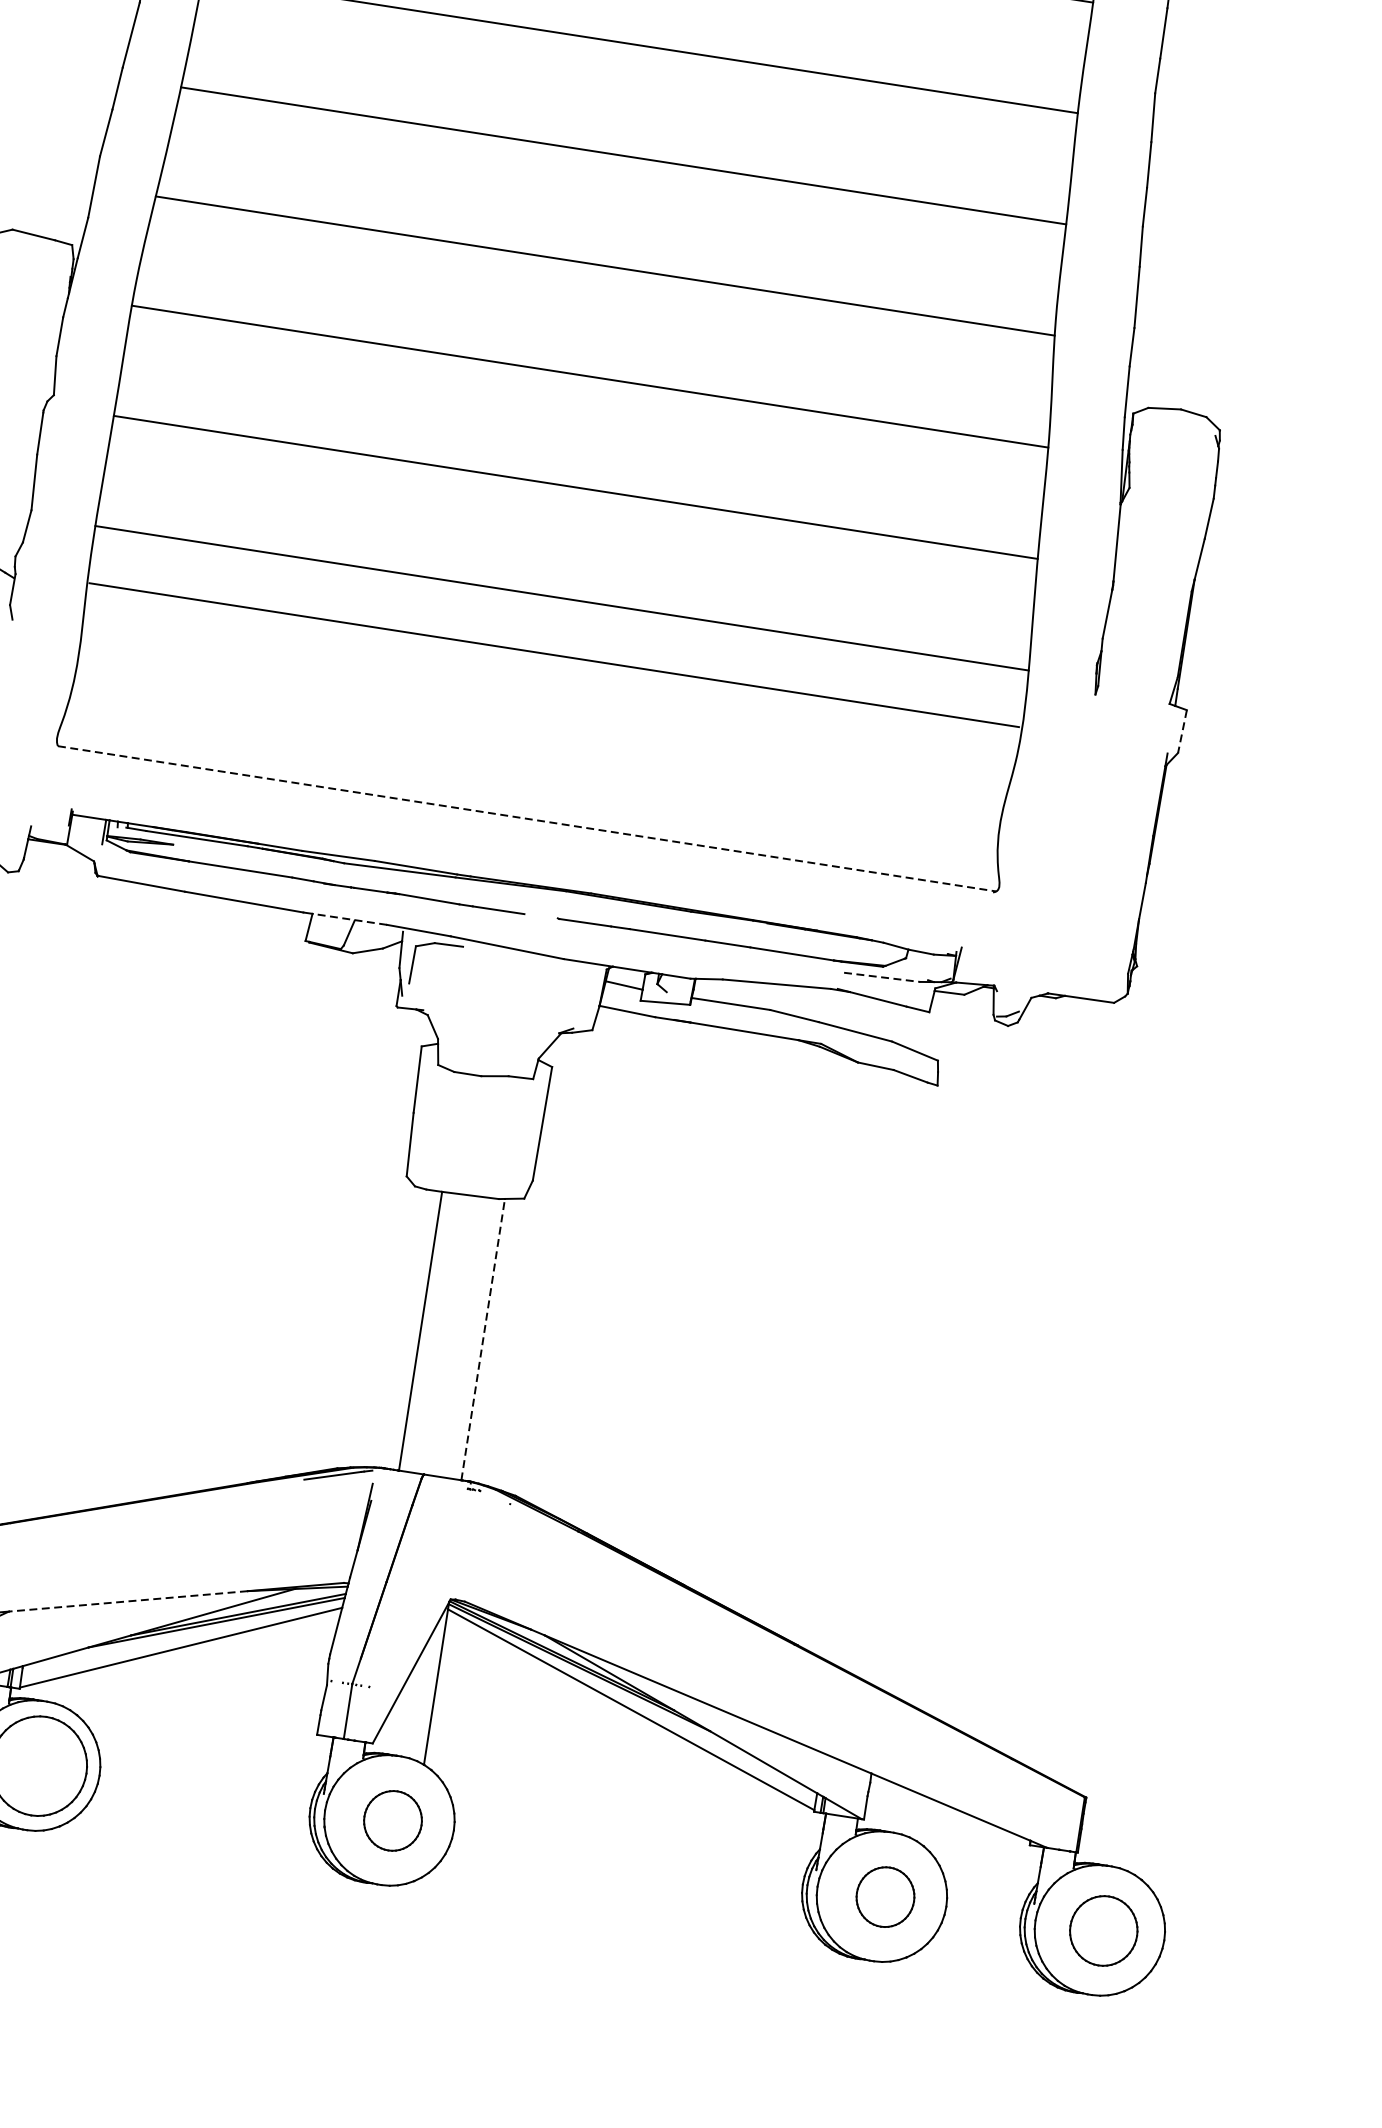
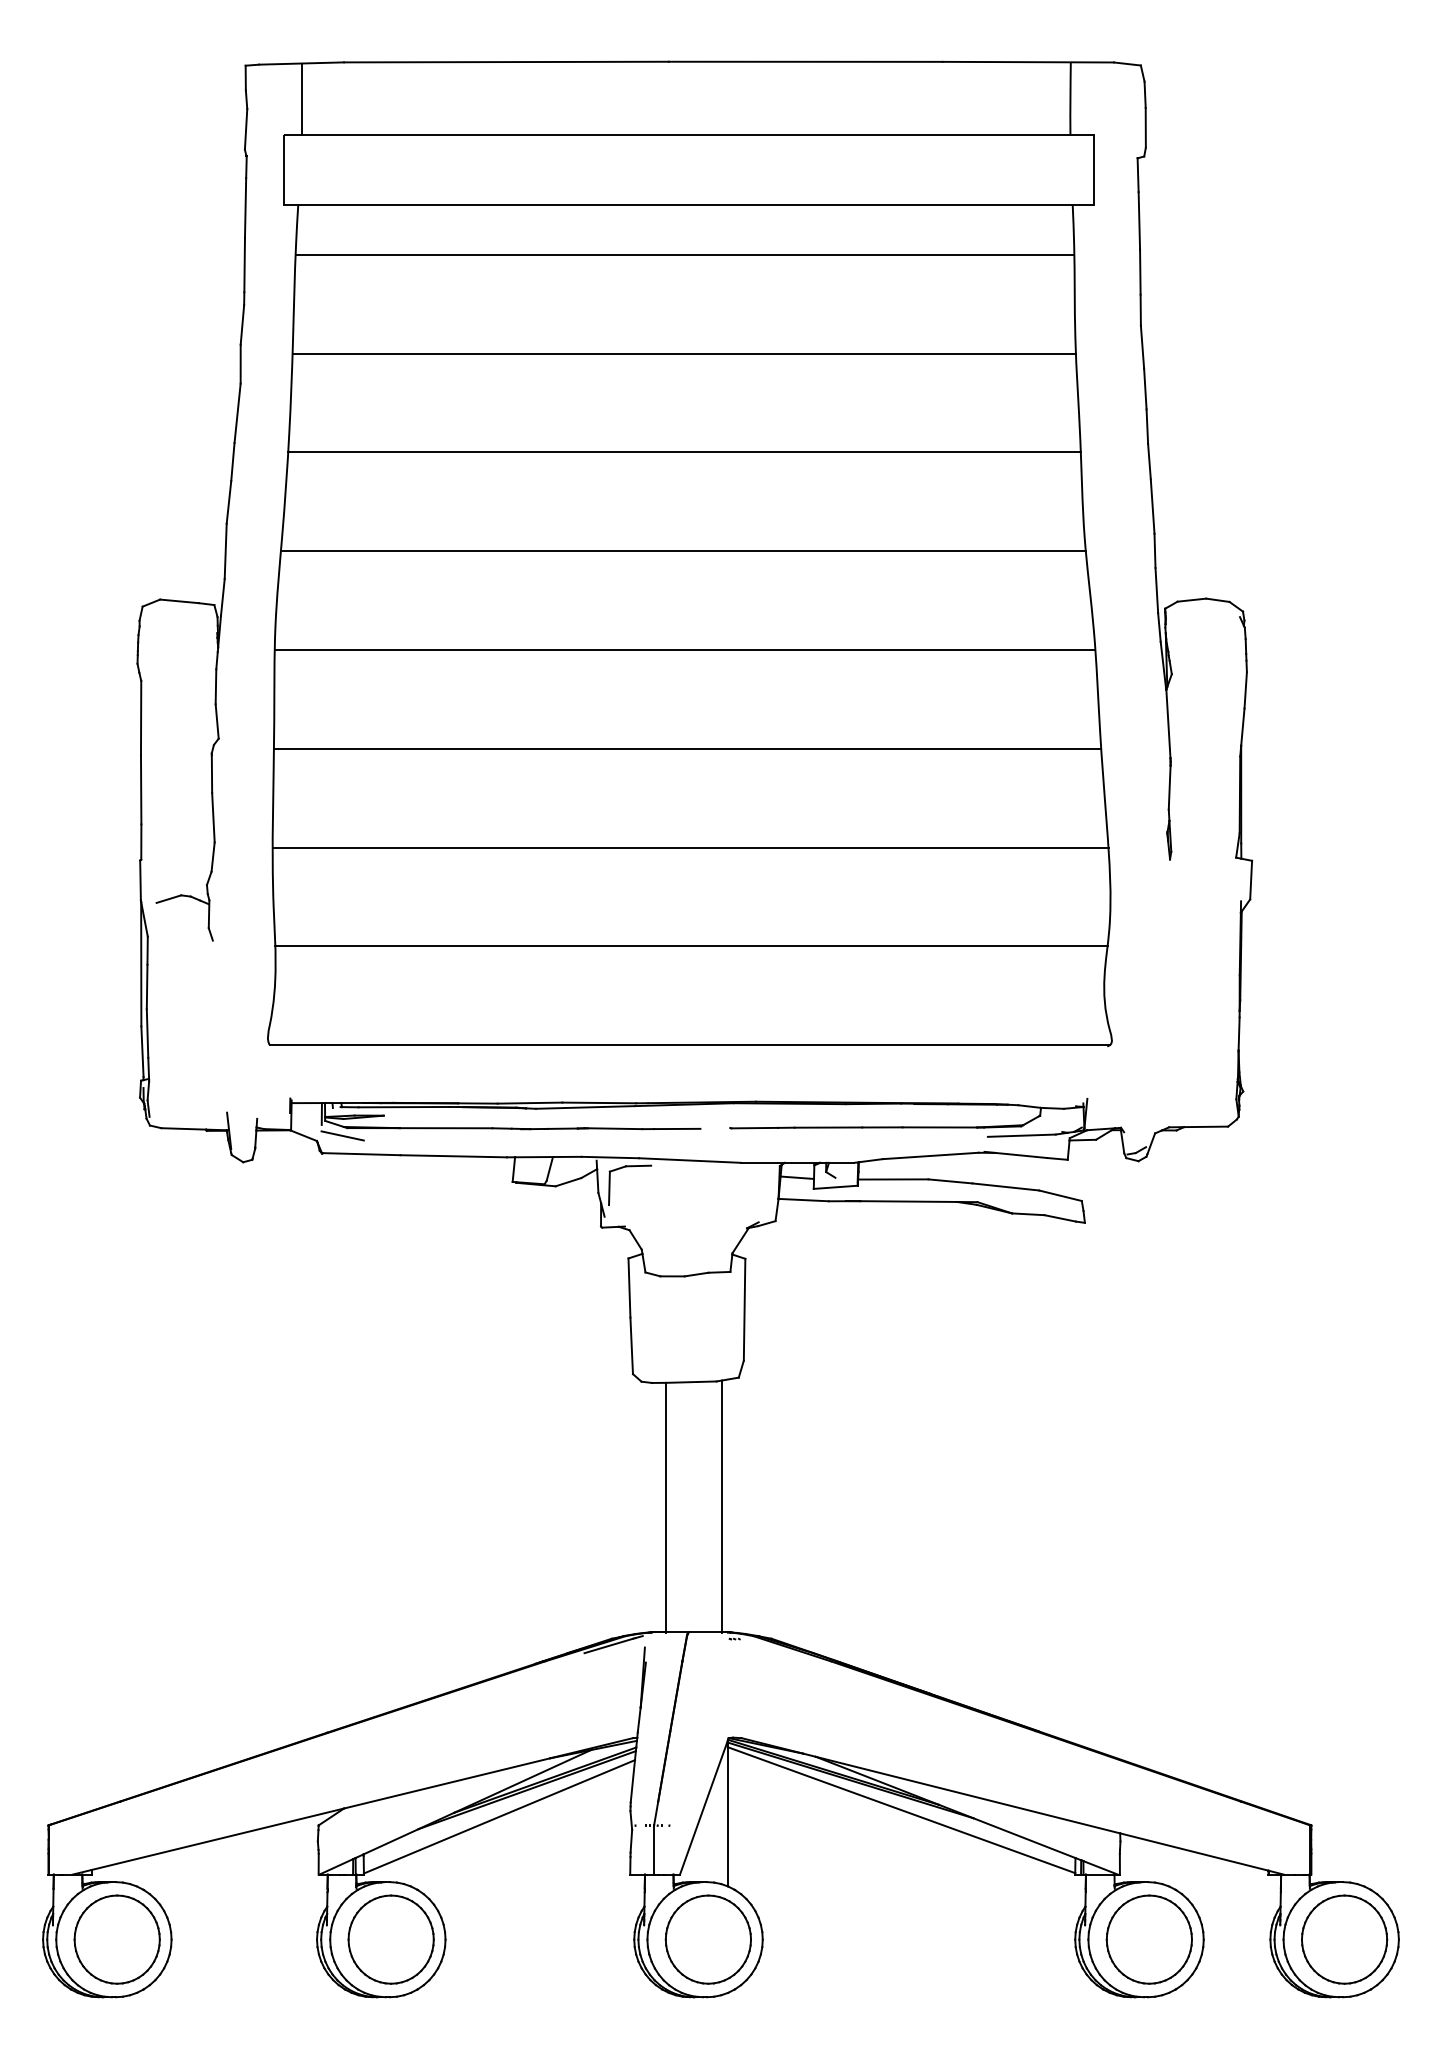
line: (554, 655) -> (691, 946), moved
line: (1182, 732) -> (1251, 880), dashed -> solid
line: (527, 819) -> (690, 1045), dashed -> solid
line: (123, 859) -> (342, 1135), added
line: (348, 919) -> (547, 1157), dashed -> solid
line: (881, 977) -> (1021, 1135), dashed -> solid
line: (482, 1339) -> (721, 1506), dashed -> solid
line: (127, 1601) -> (446, 1783), dashed -> solid
part: (392, 1820) -> (707, 1939), size x1.67
part: (884, 1896) -> (1148, 1939), size x1.67
part: (1103, 1930) -> (1344, 1939), size x1.43

